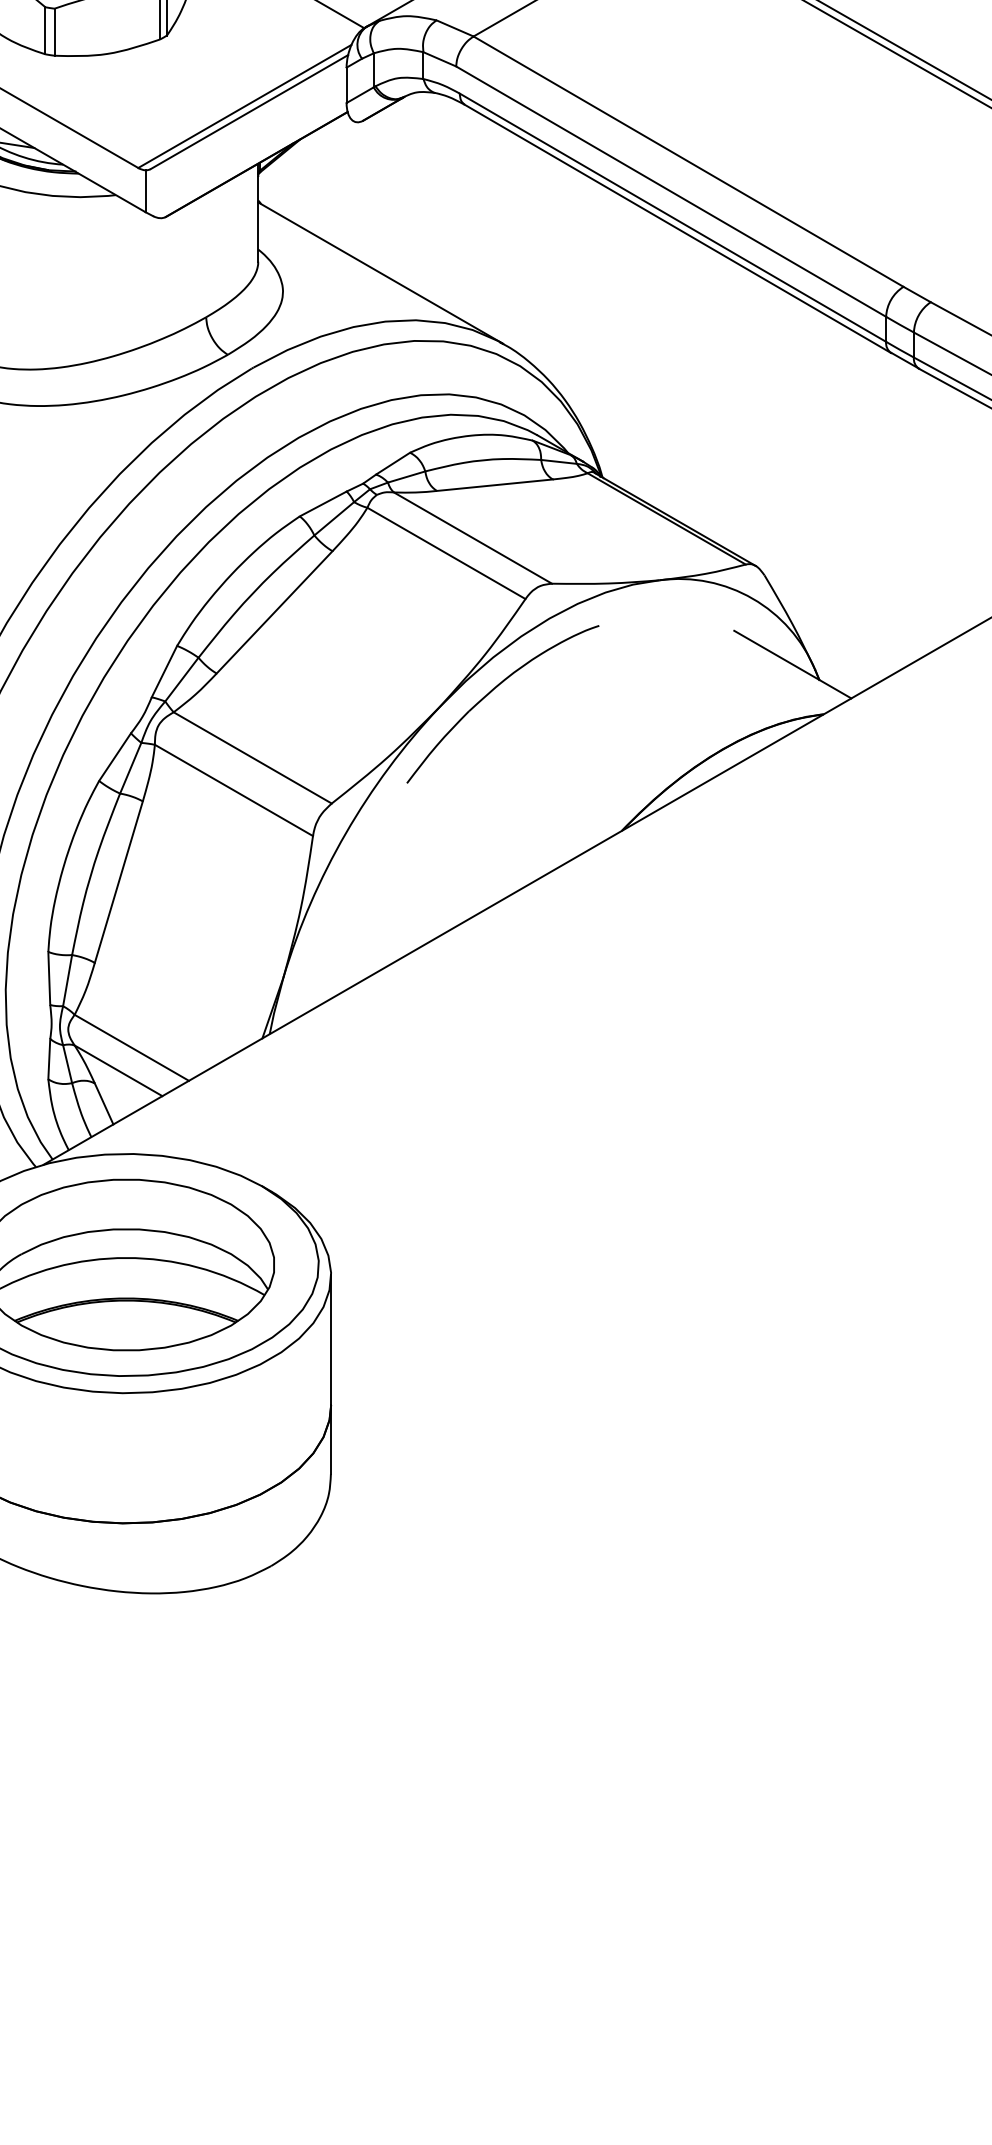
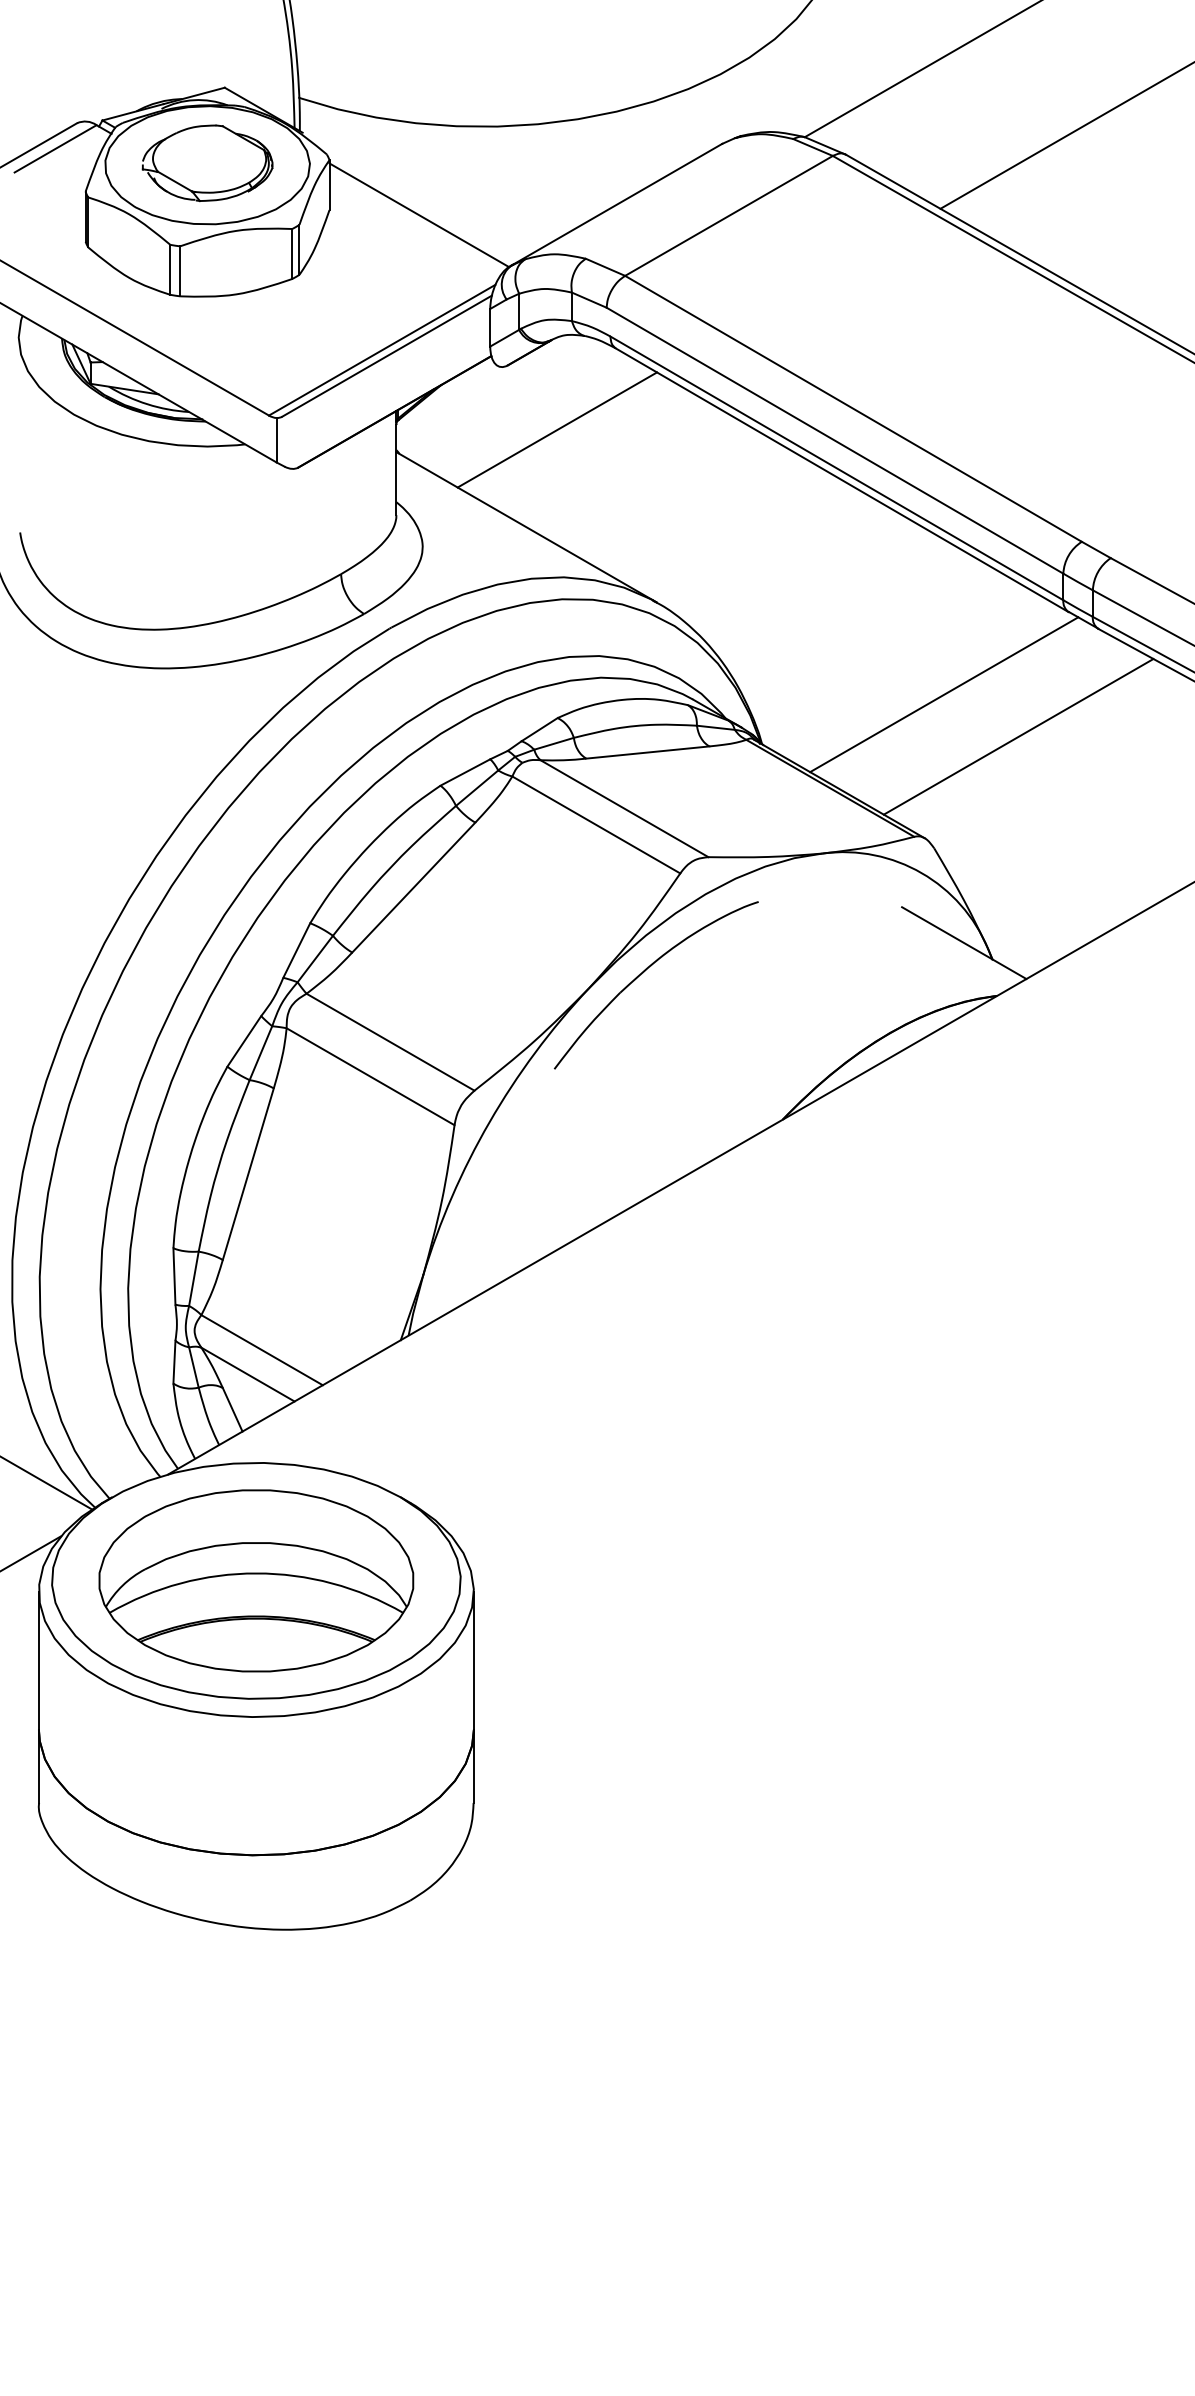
line: (409, 181) -> (557, 429), added
line: (774, 430) -> (944, 694), added
line: (843, 470) -> (1018, 736), added

